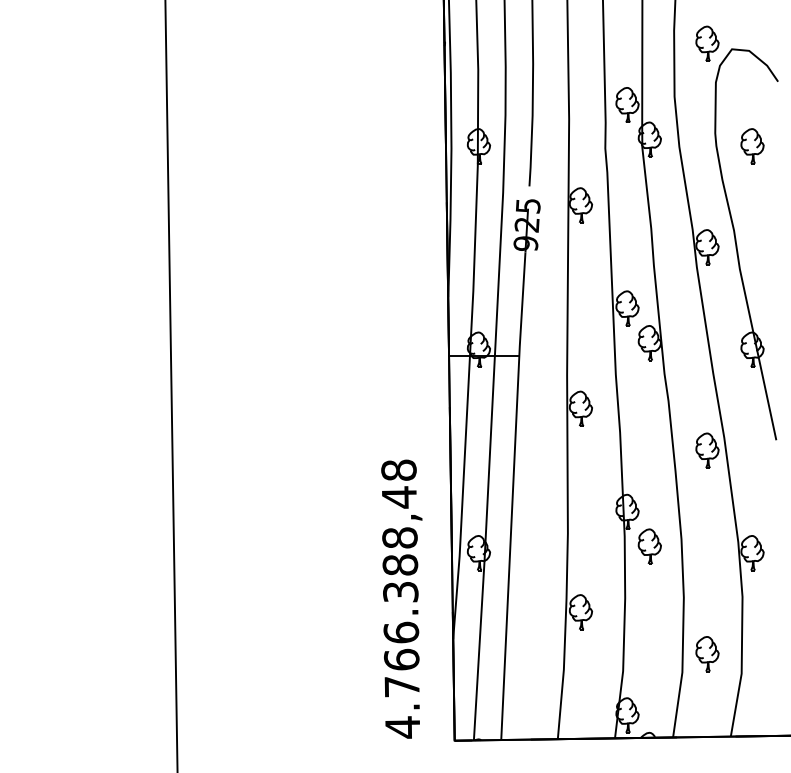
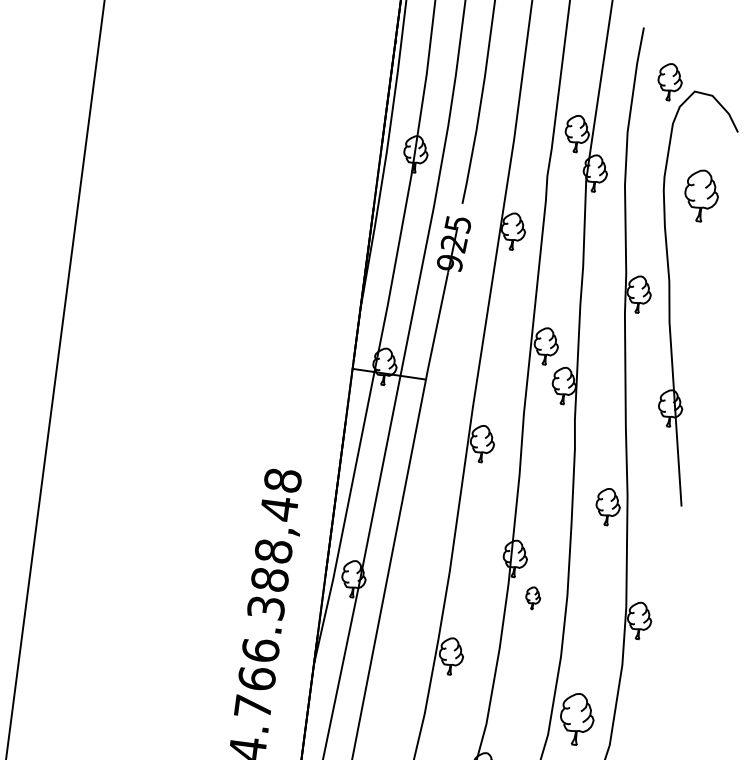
part: (752, 146) -> (701, 196), size x1.4
part: (649, 546) -> (532, 598), size x0.6
part: (707, 654) -> (577, 719), size x1.4

